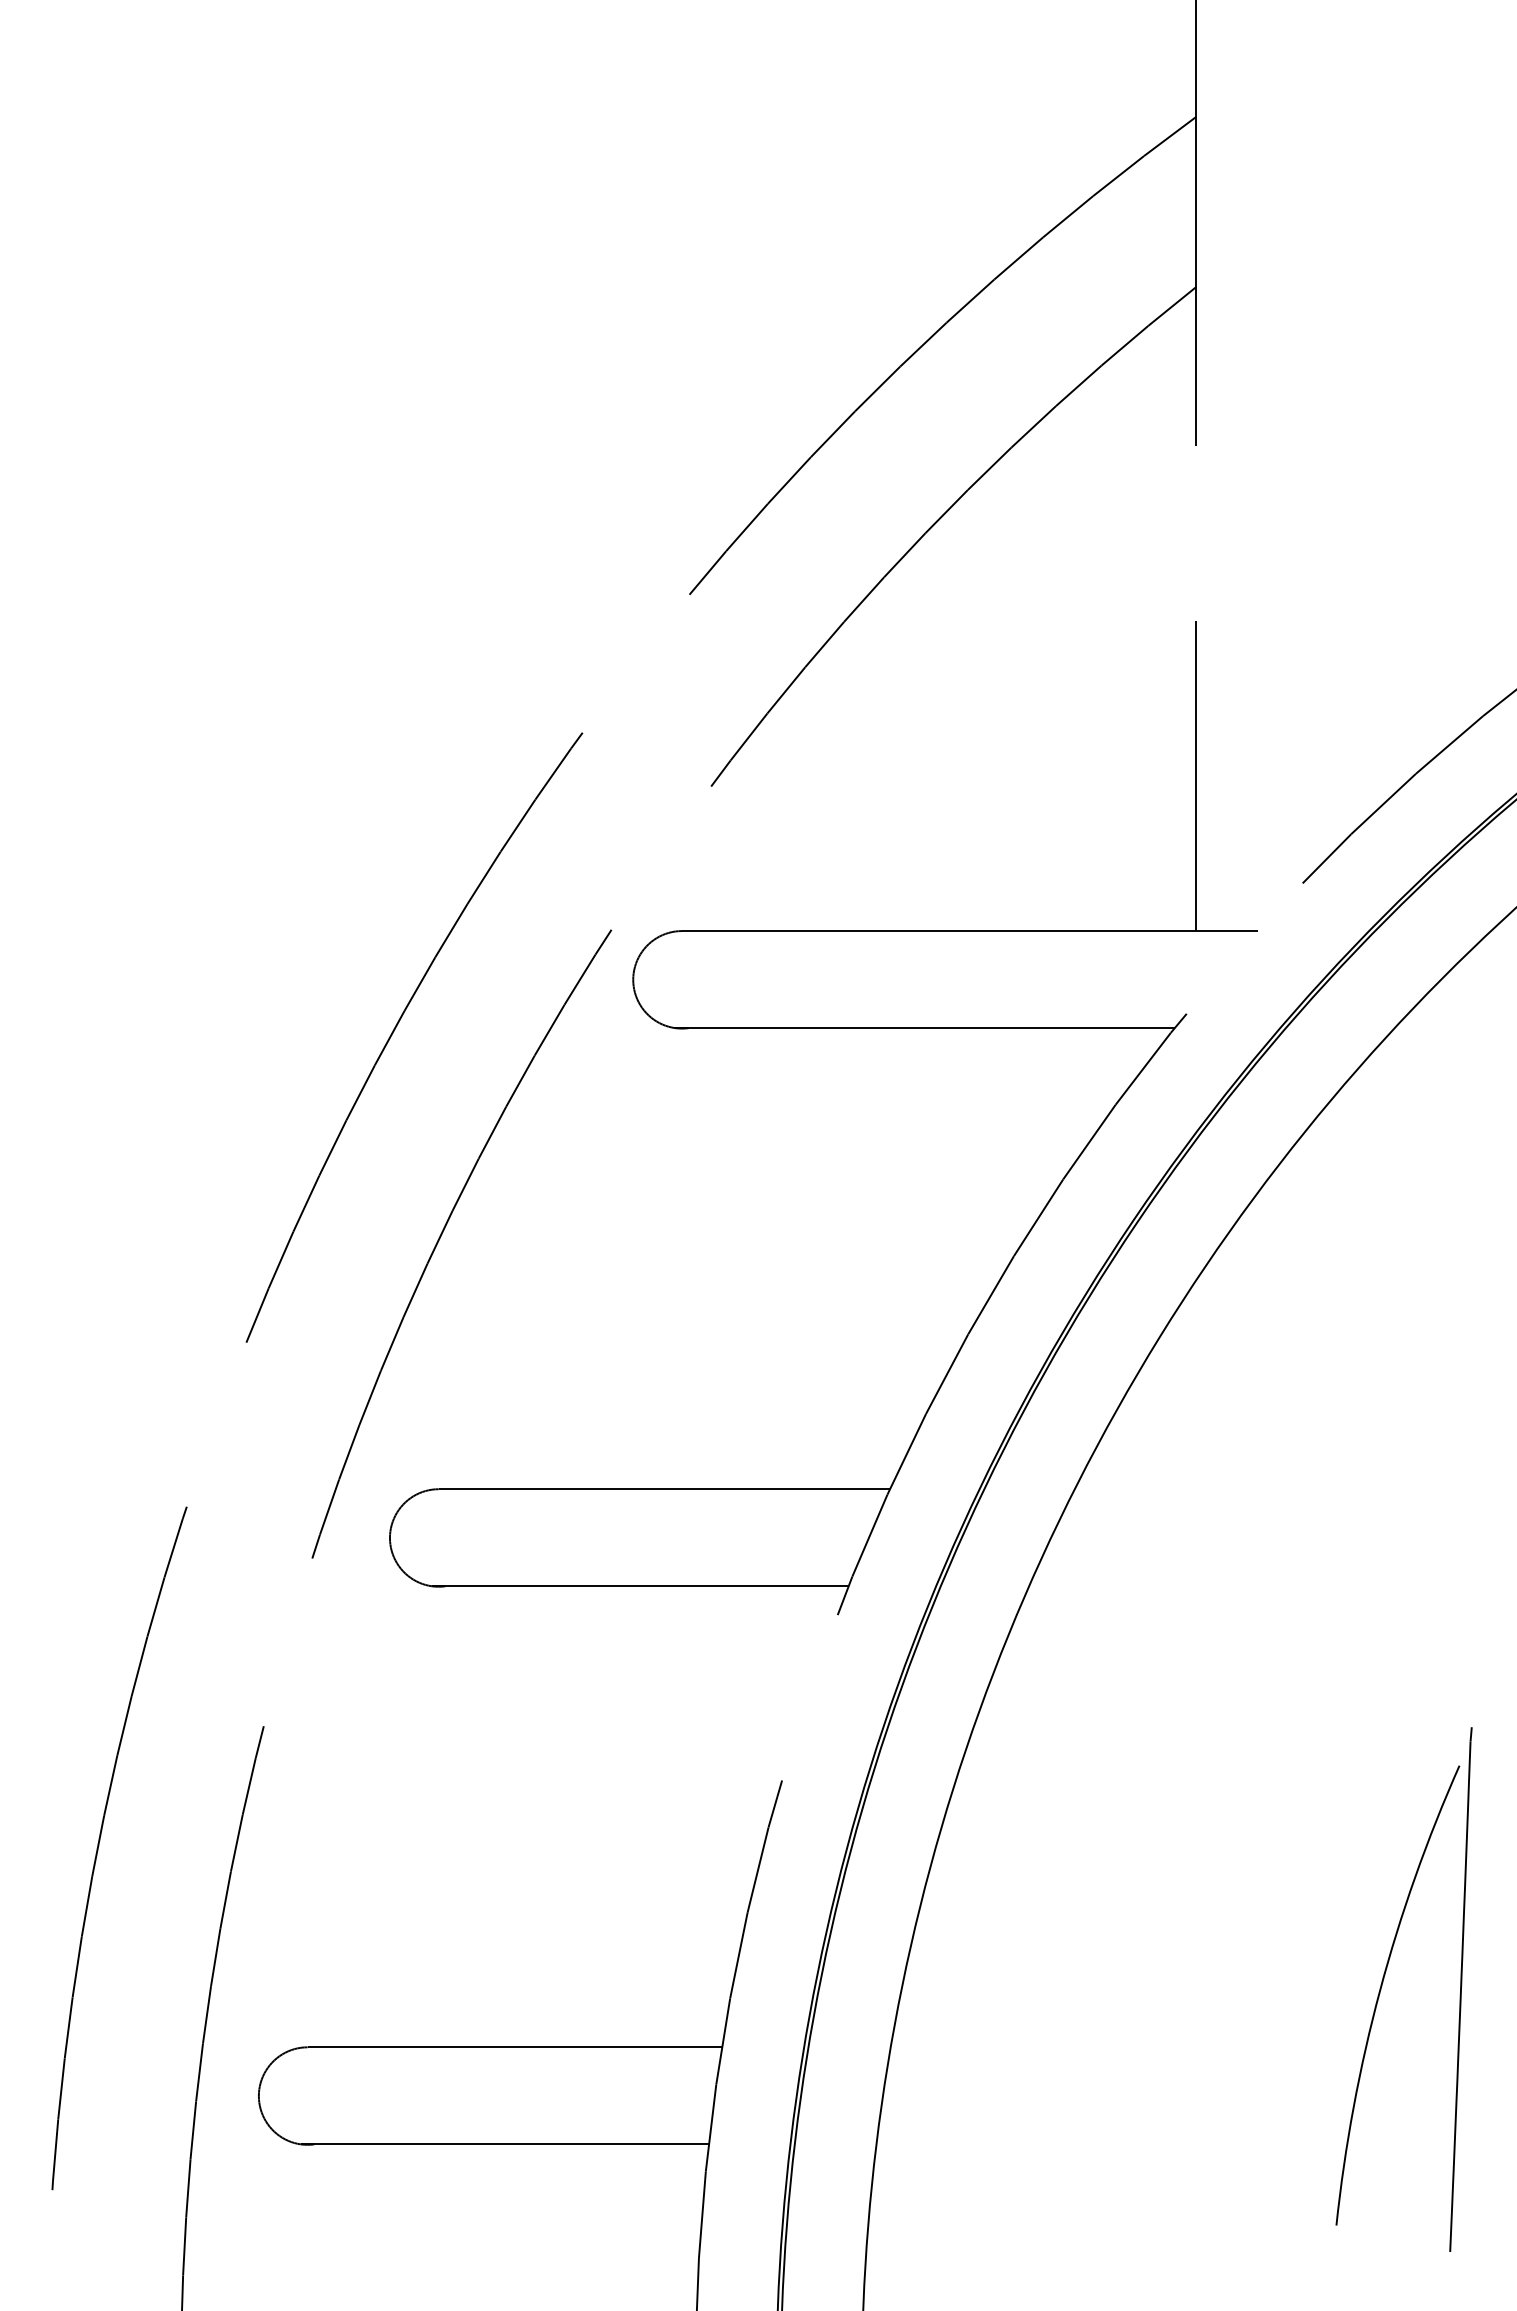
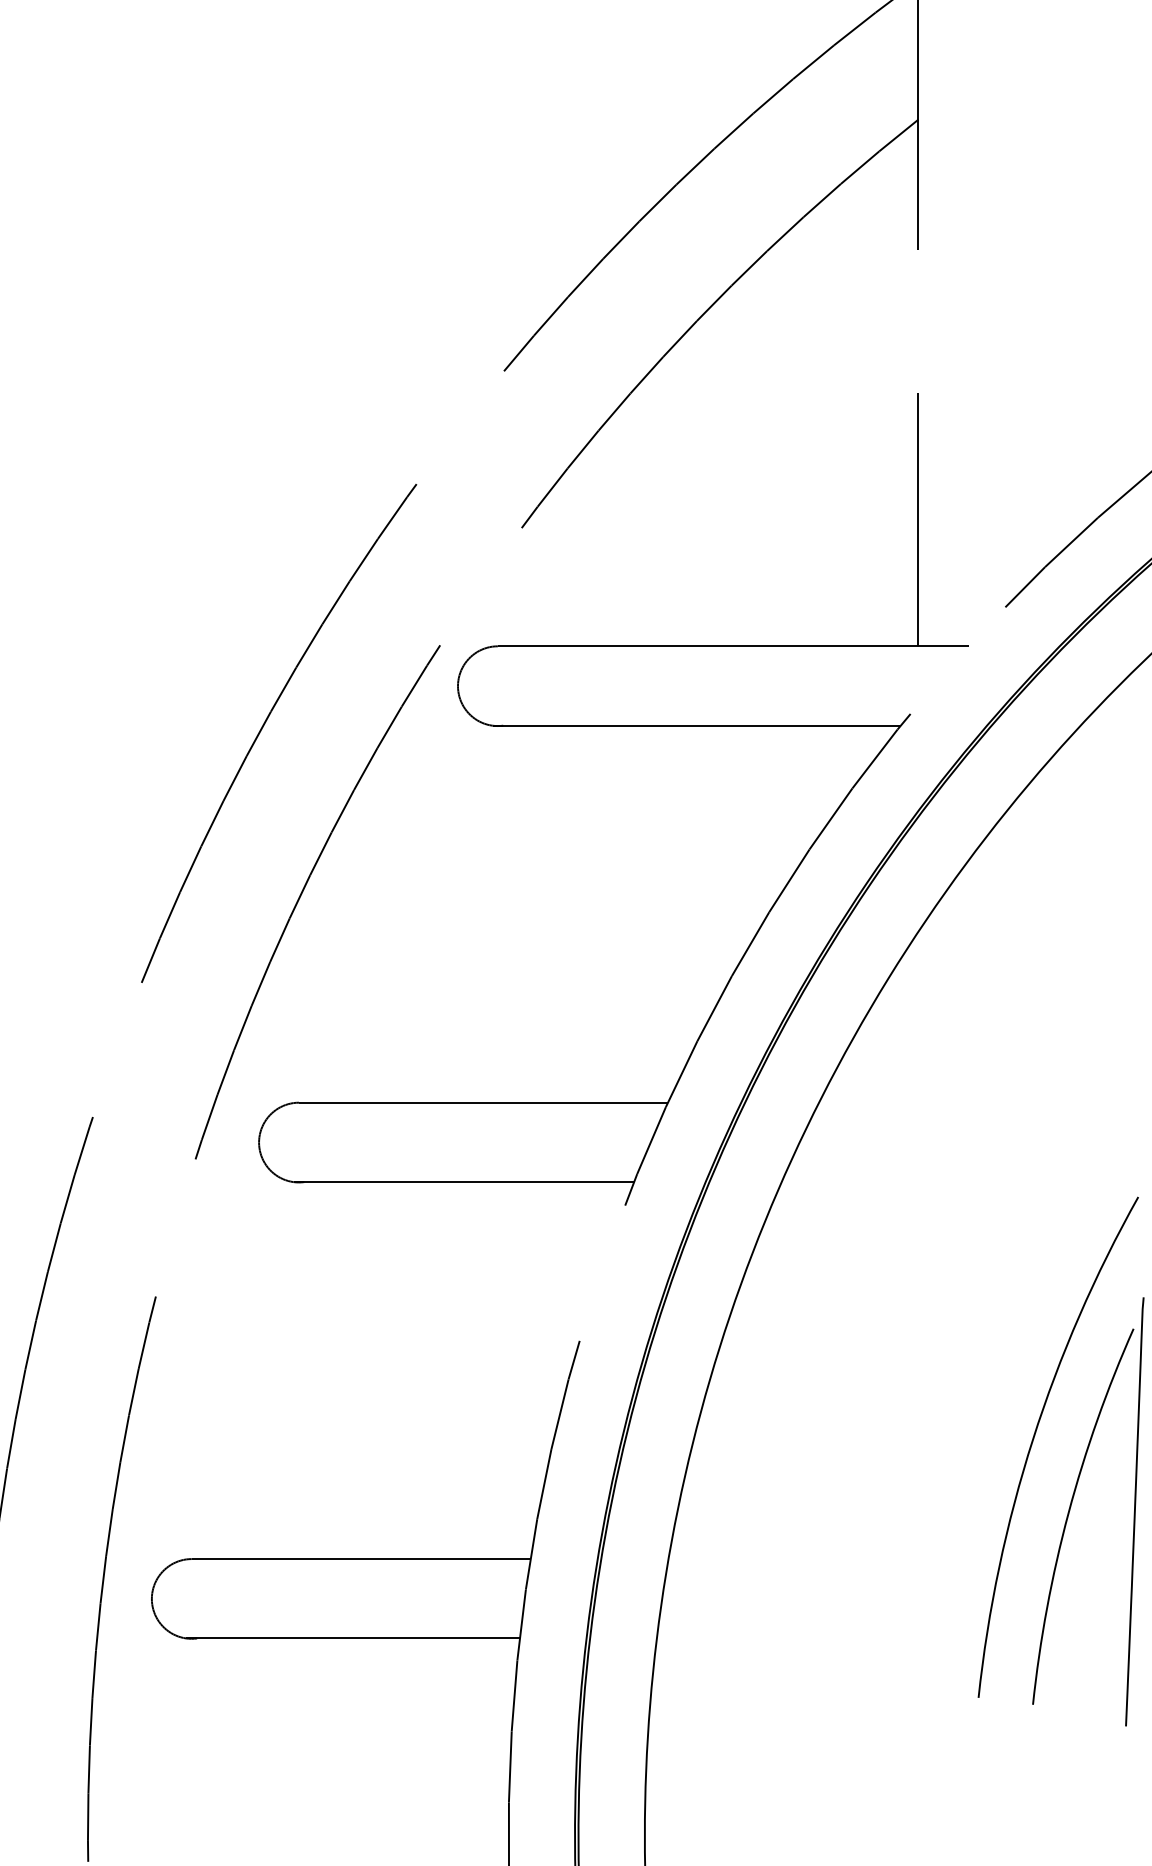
arc: (1337, 1901) -> (1033, 1439), added

